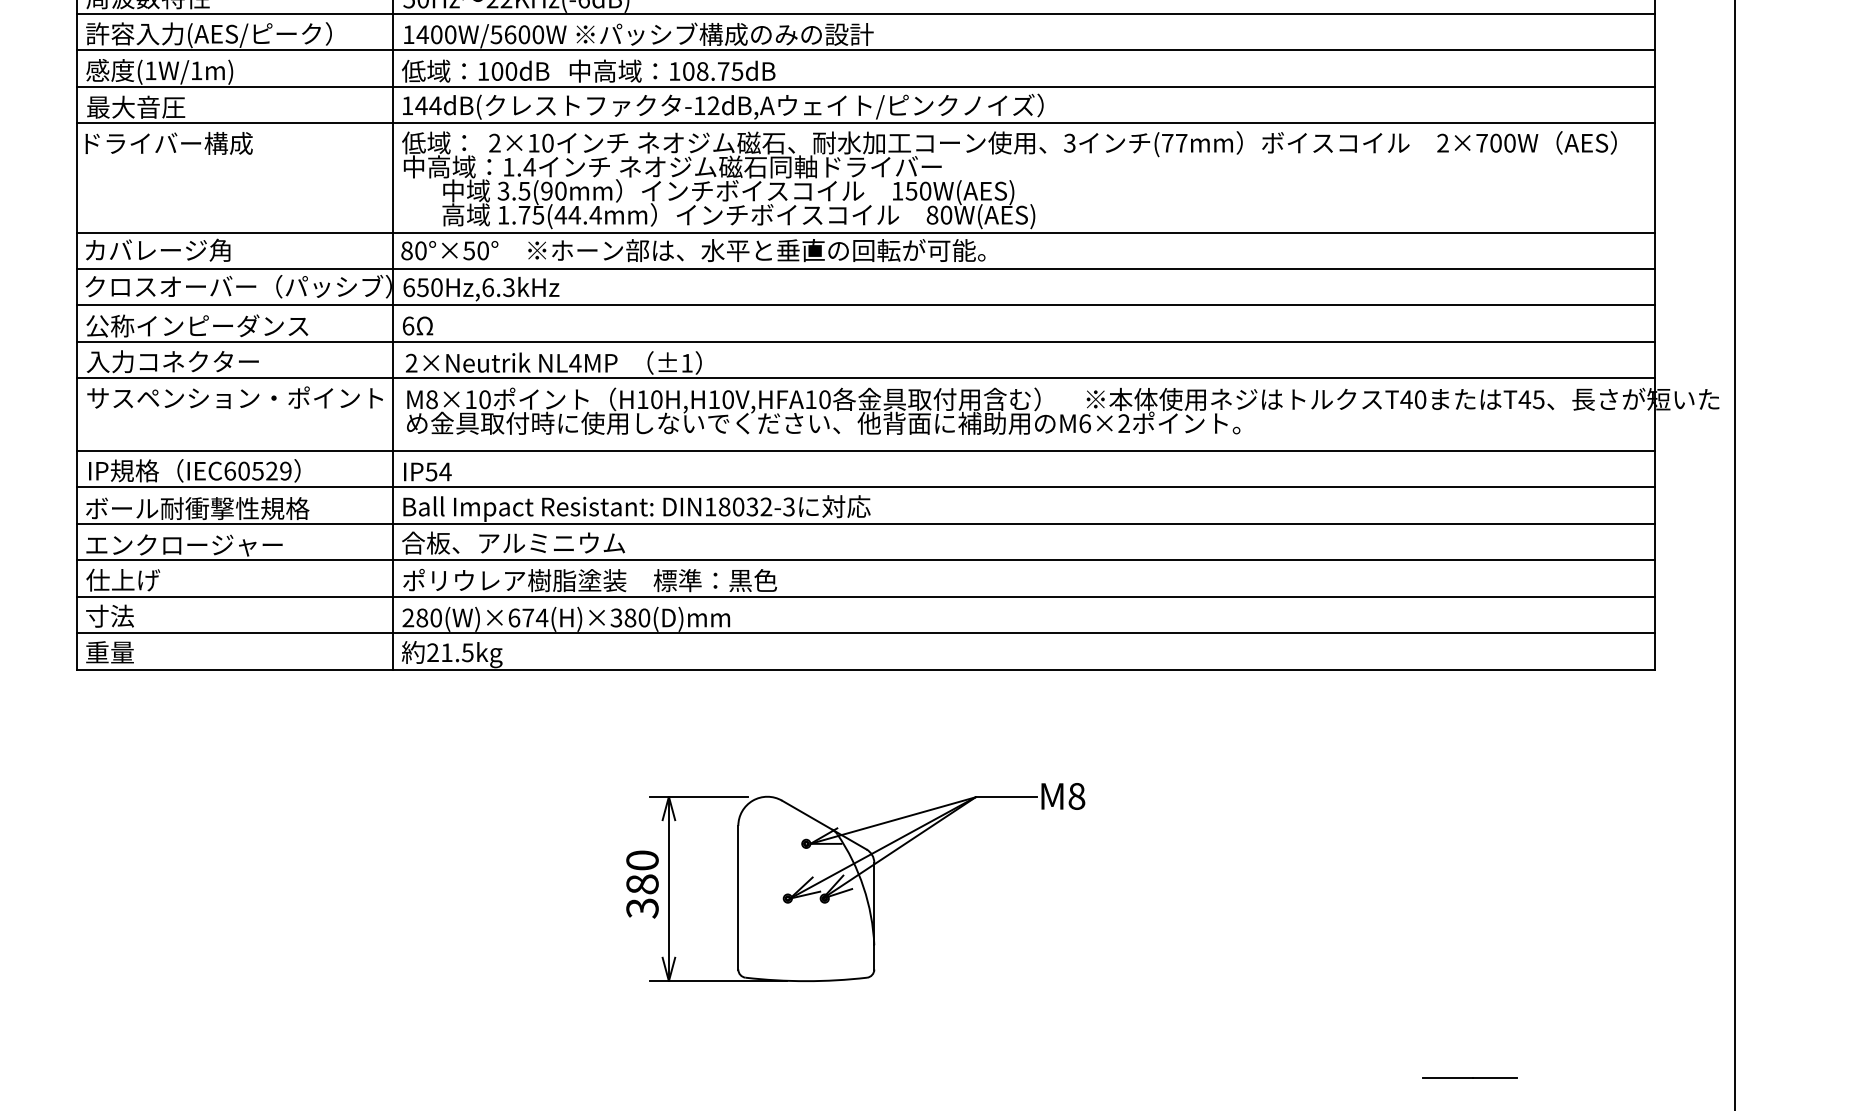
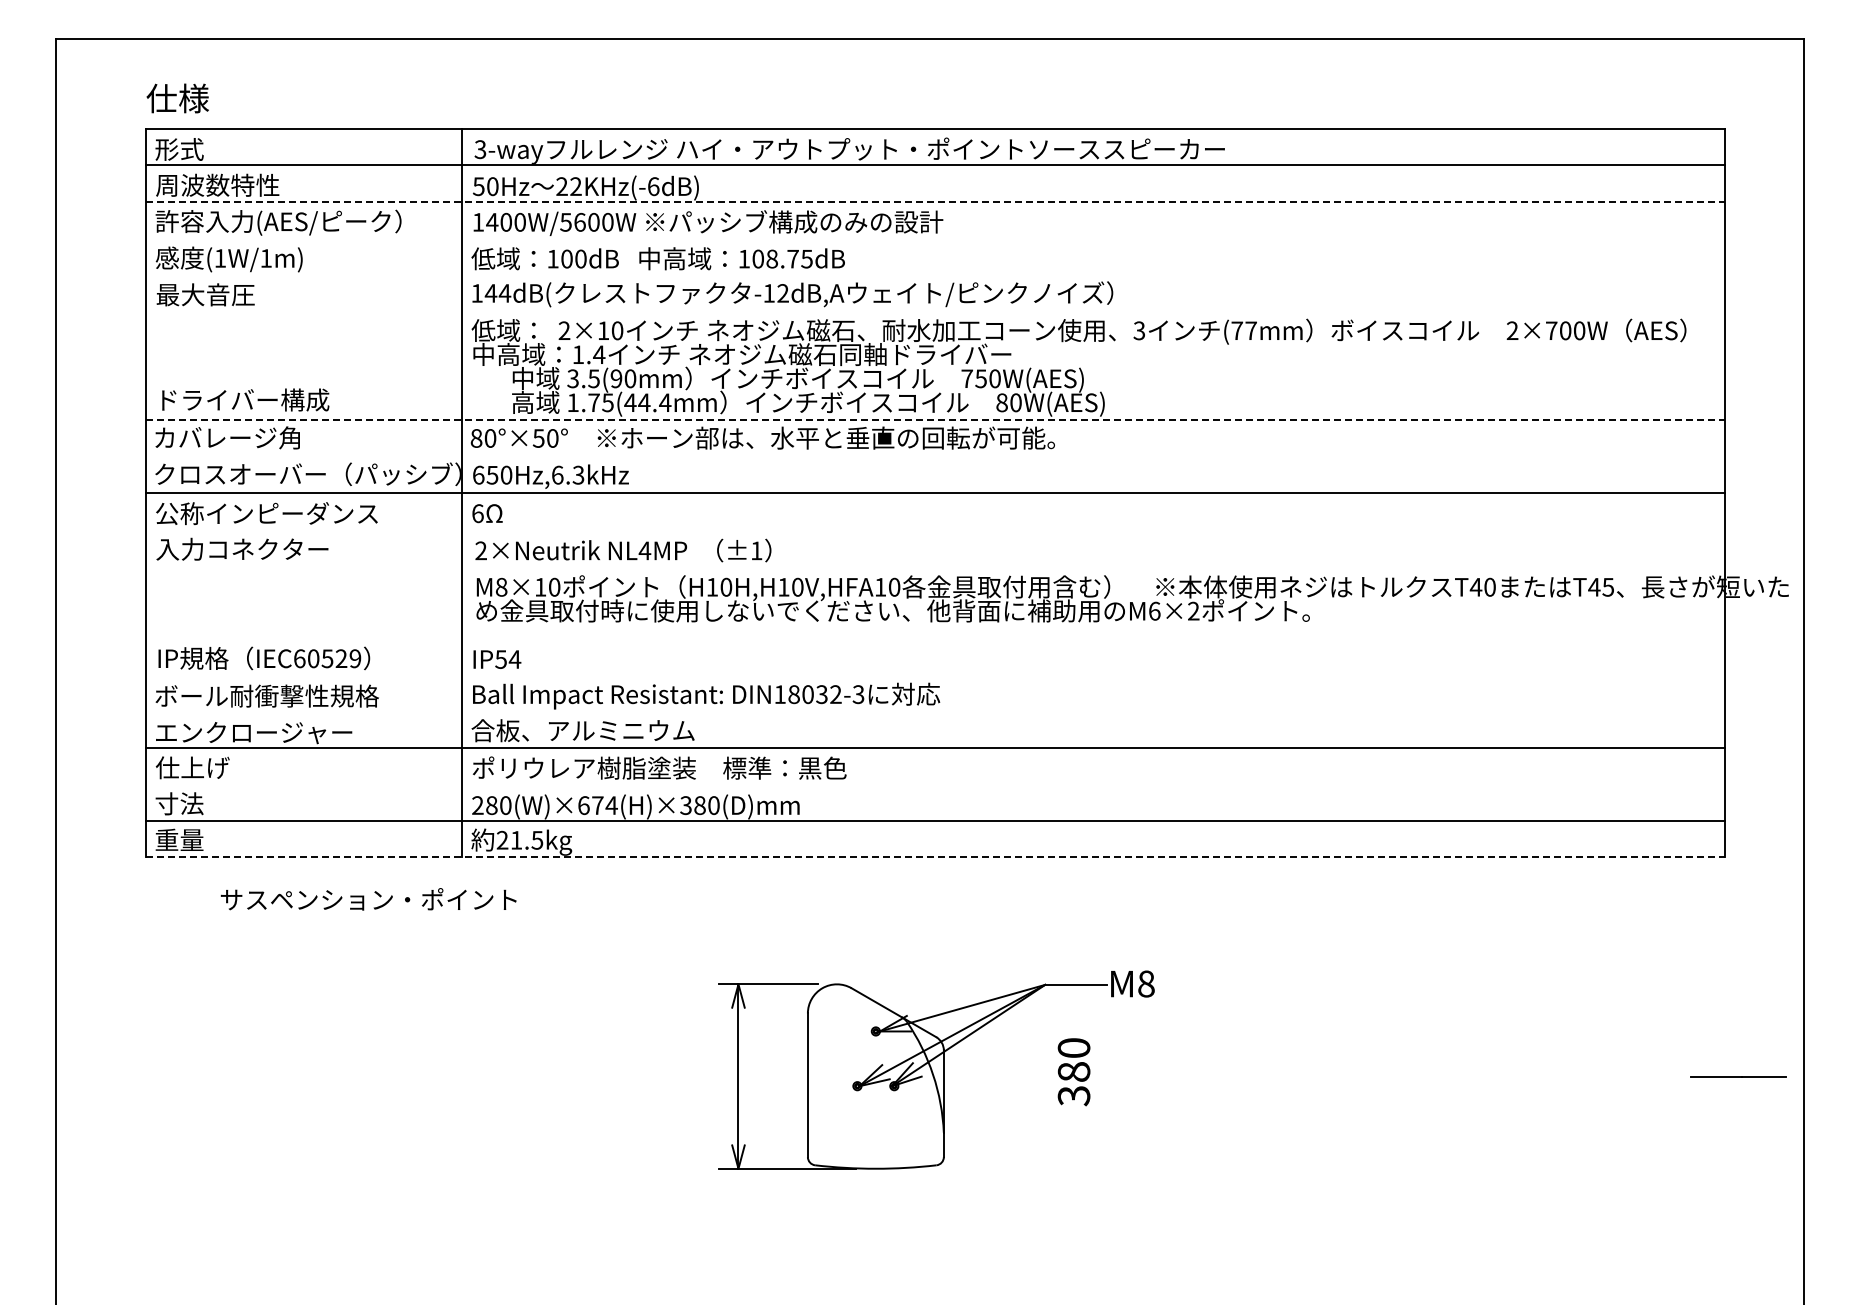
line: (866, 13) -> (936, 201), solid -> dashed
line: (865, 49) -> (935, 237), removed
line: (865, 86) -> (935, 274), removed
line: (865, 122) -> (935, 310), removed
text: (168, 142) -> (245, 399), moved
text: (897, 190) -> (967, 378), 150W(AES) -> 750W(AES)
line: (866, 232) -> (936, 420), solid -> dashed
line: (865, 268) -> (935, 456), removed
line: (865, 341) -> (935, 529), removed
line: (865, 377) -> (935, 565), removed
text: (234, 397) -> (368, 899), moved
line: (865, 450) -> (935, 638), removed
line: (865, 487) -> (935, 675), removed
line: (865, 523) -> (935, 711), removed
line: (865, 596) -> (935, 784), removed
line: (866, 669) -> (936, 857), solid -> dashed
text: (641, 884) -> (1073, 1072), moved
line: (1469, 1077) -> (1738, 1076), moved

